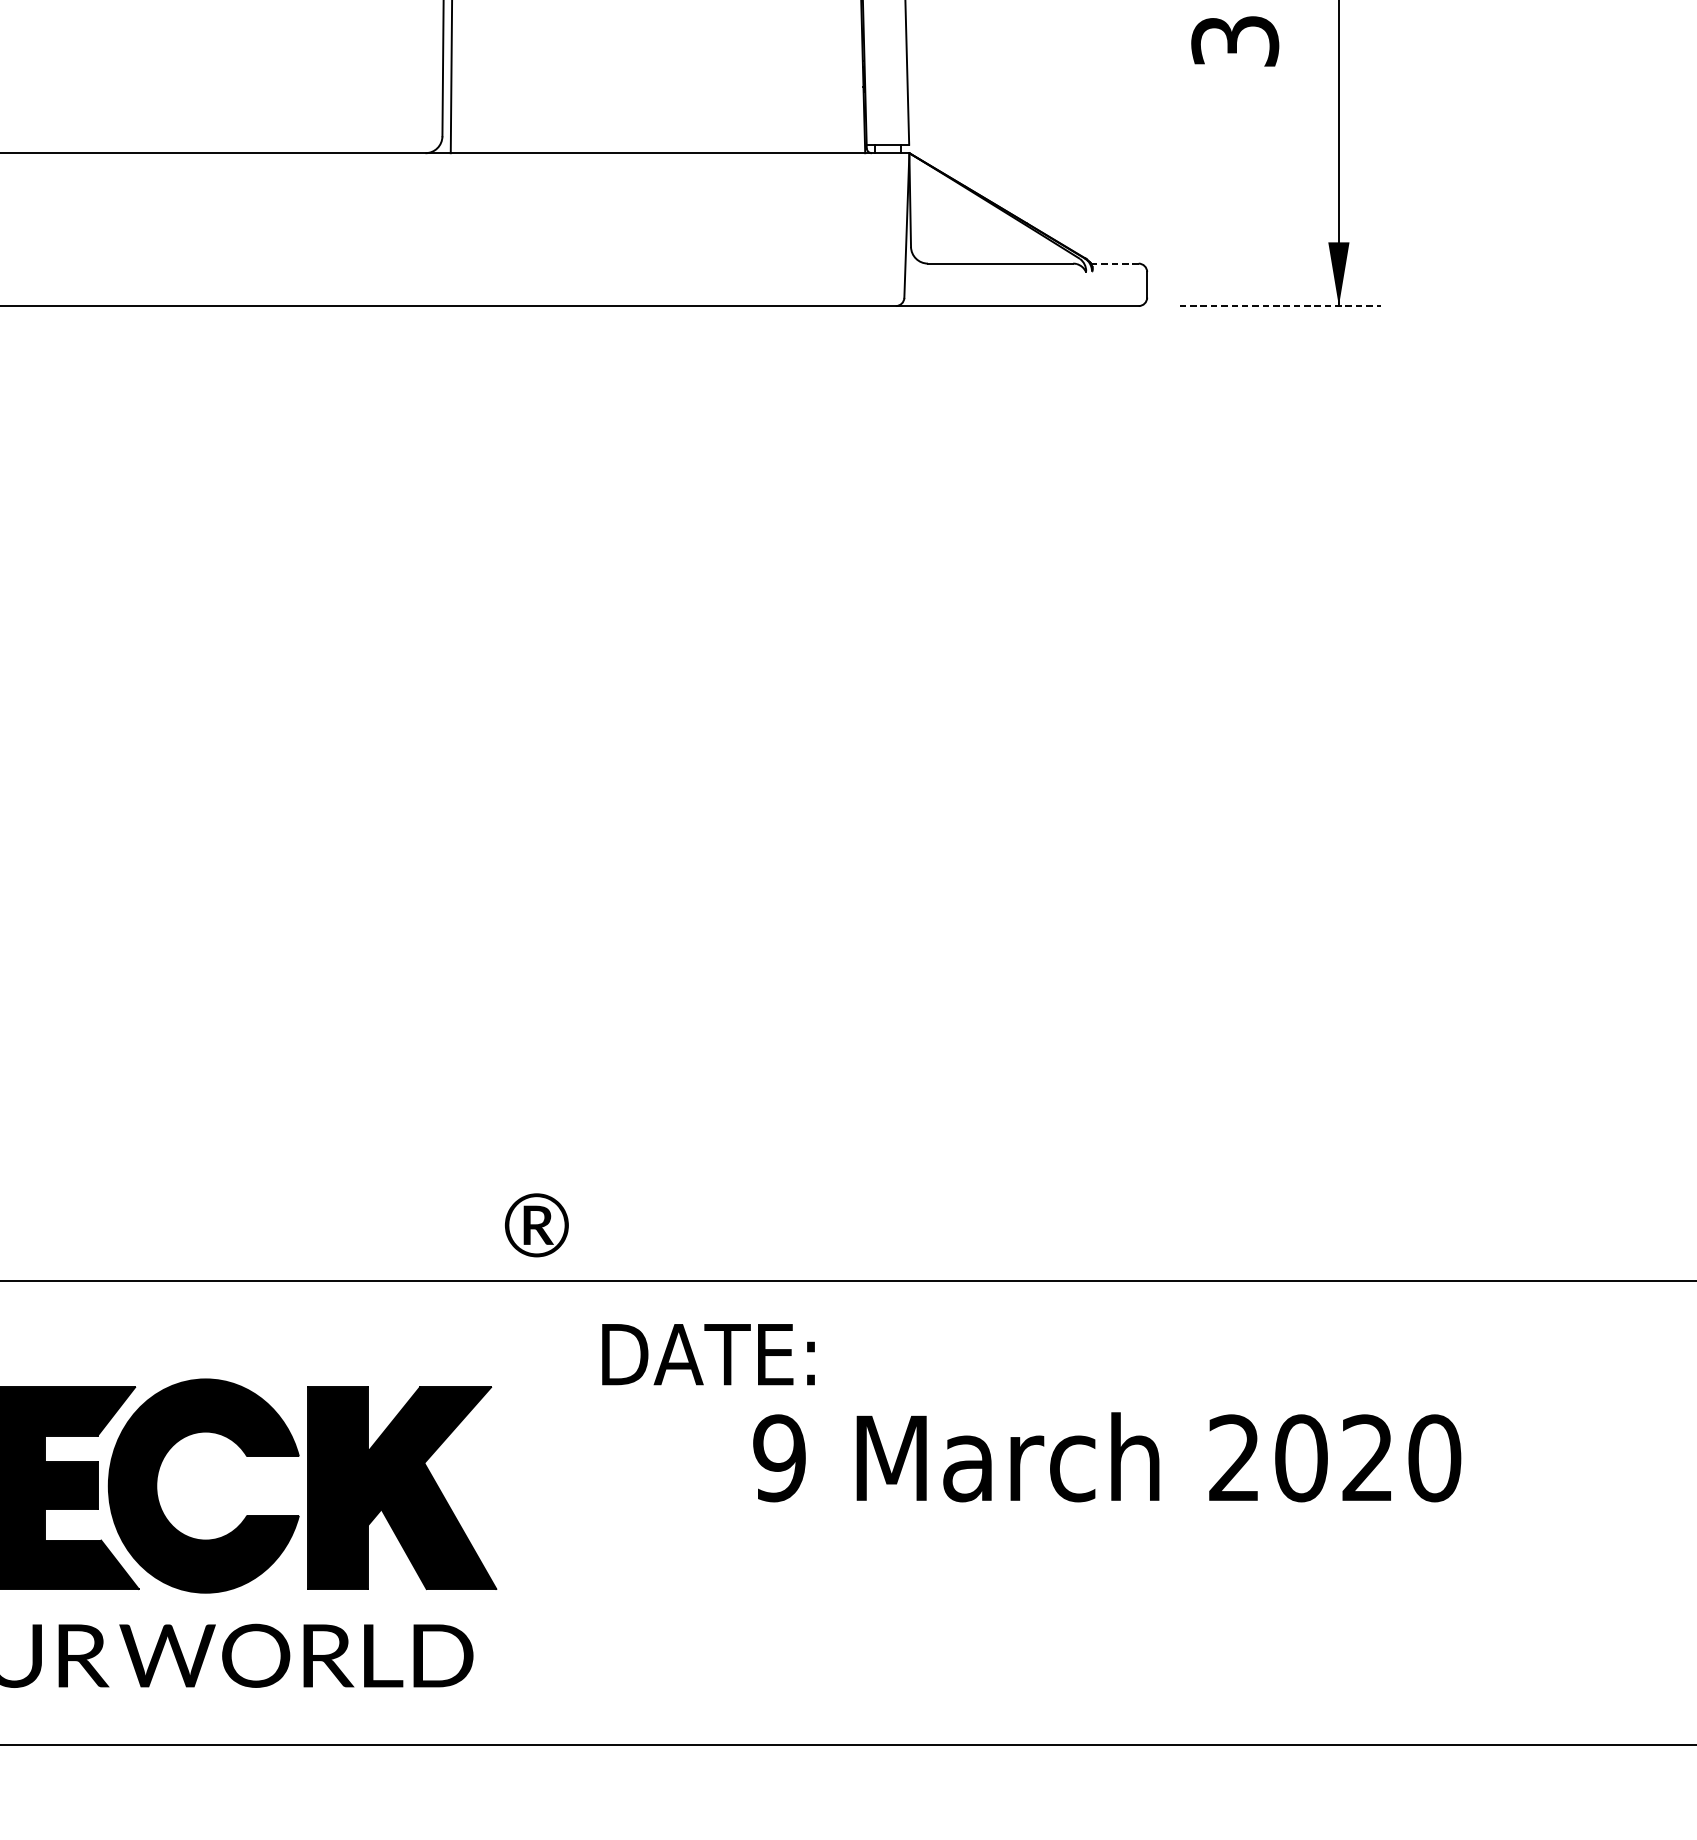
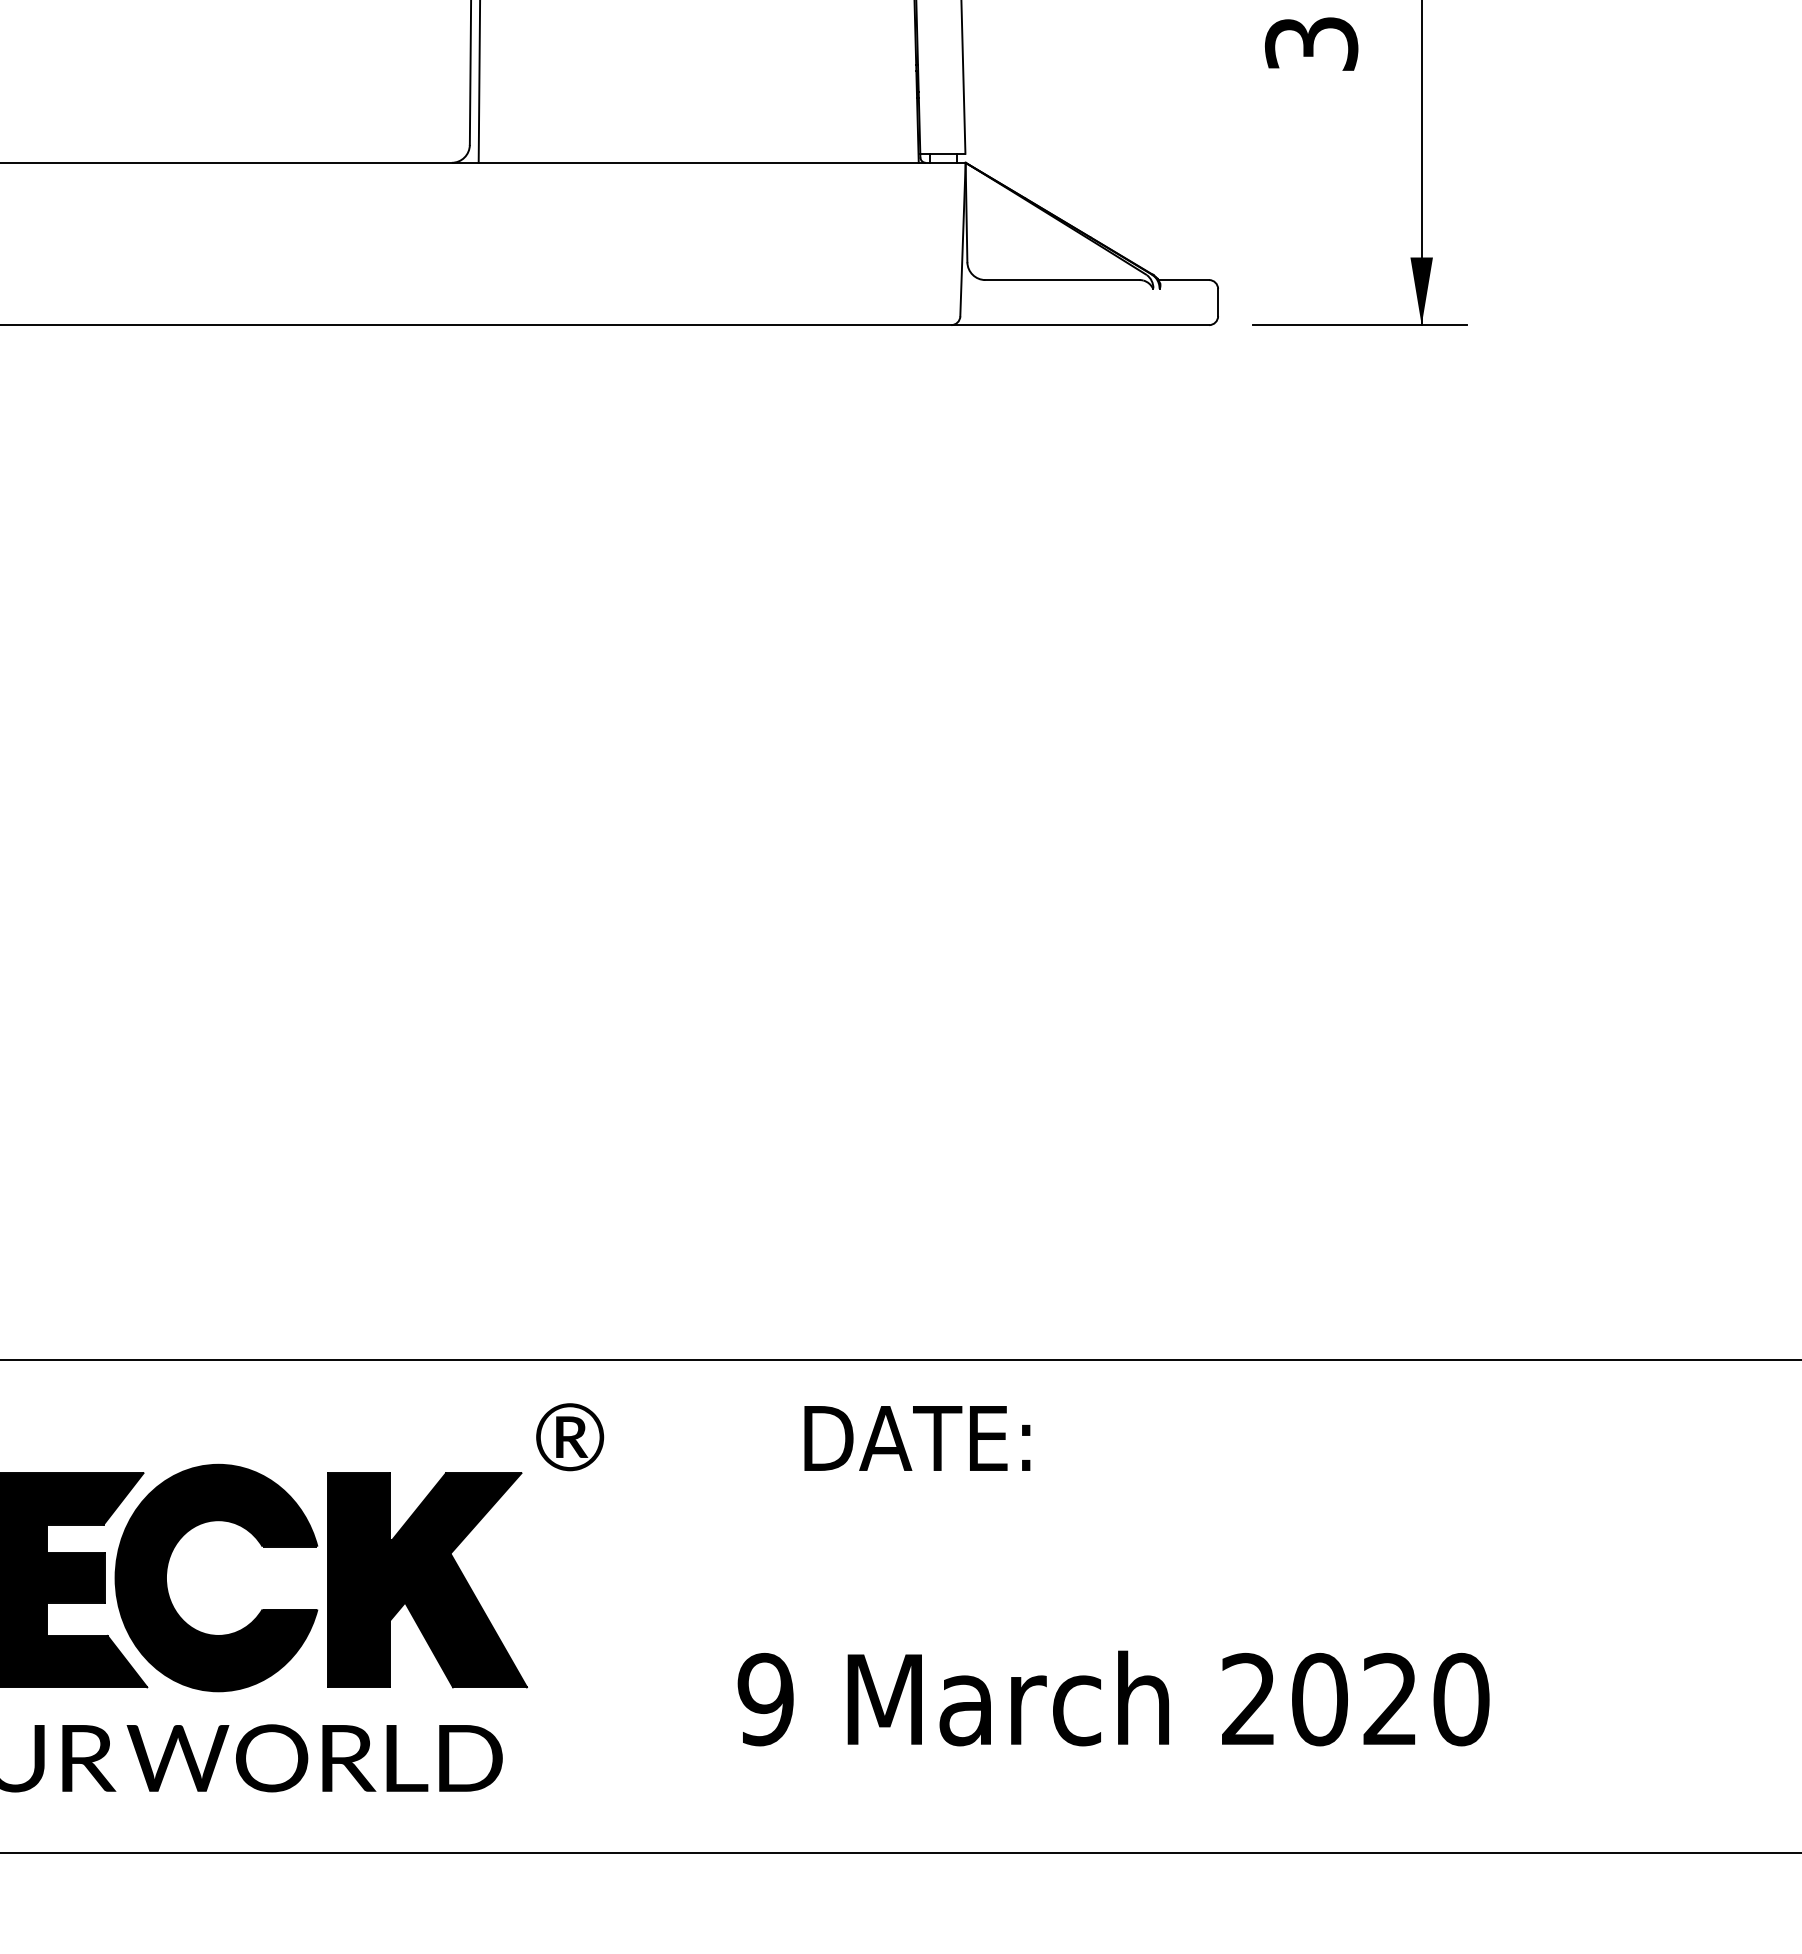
line: (1115, 264) -> (1184, 280), dashed -> solid
line: (1281, 306) -> (1360, 325), dashed -> solid
text: (537, 1225) -> (570, 1437), moved
text: (708, 1354) -> (917, 1438), moved
text: (1107, 1457) -> (1113, 1698), moved

